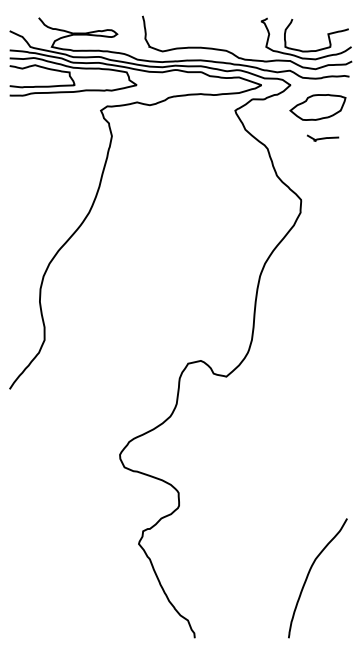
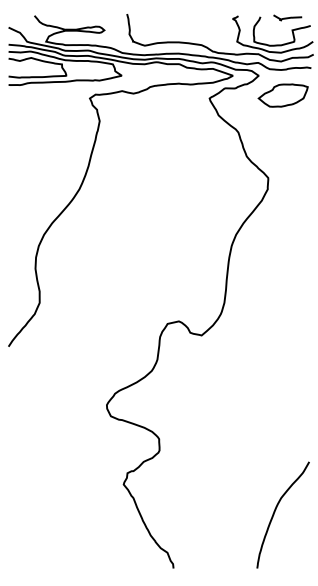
curve: (323, 137) -> (288, 17), moved

